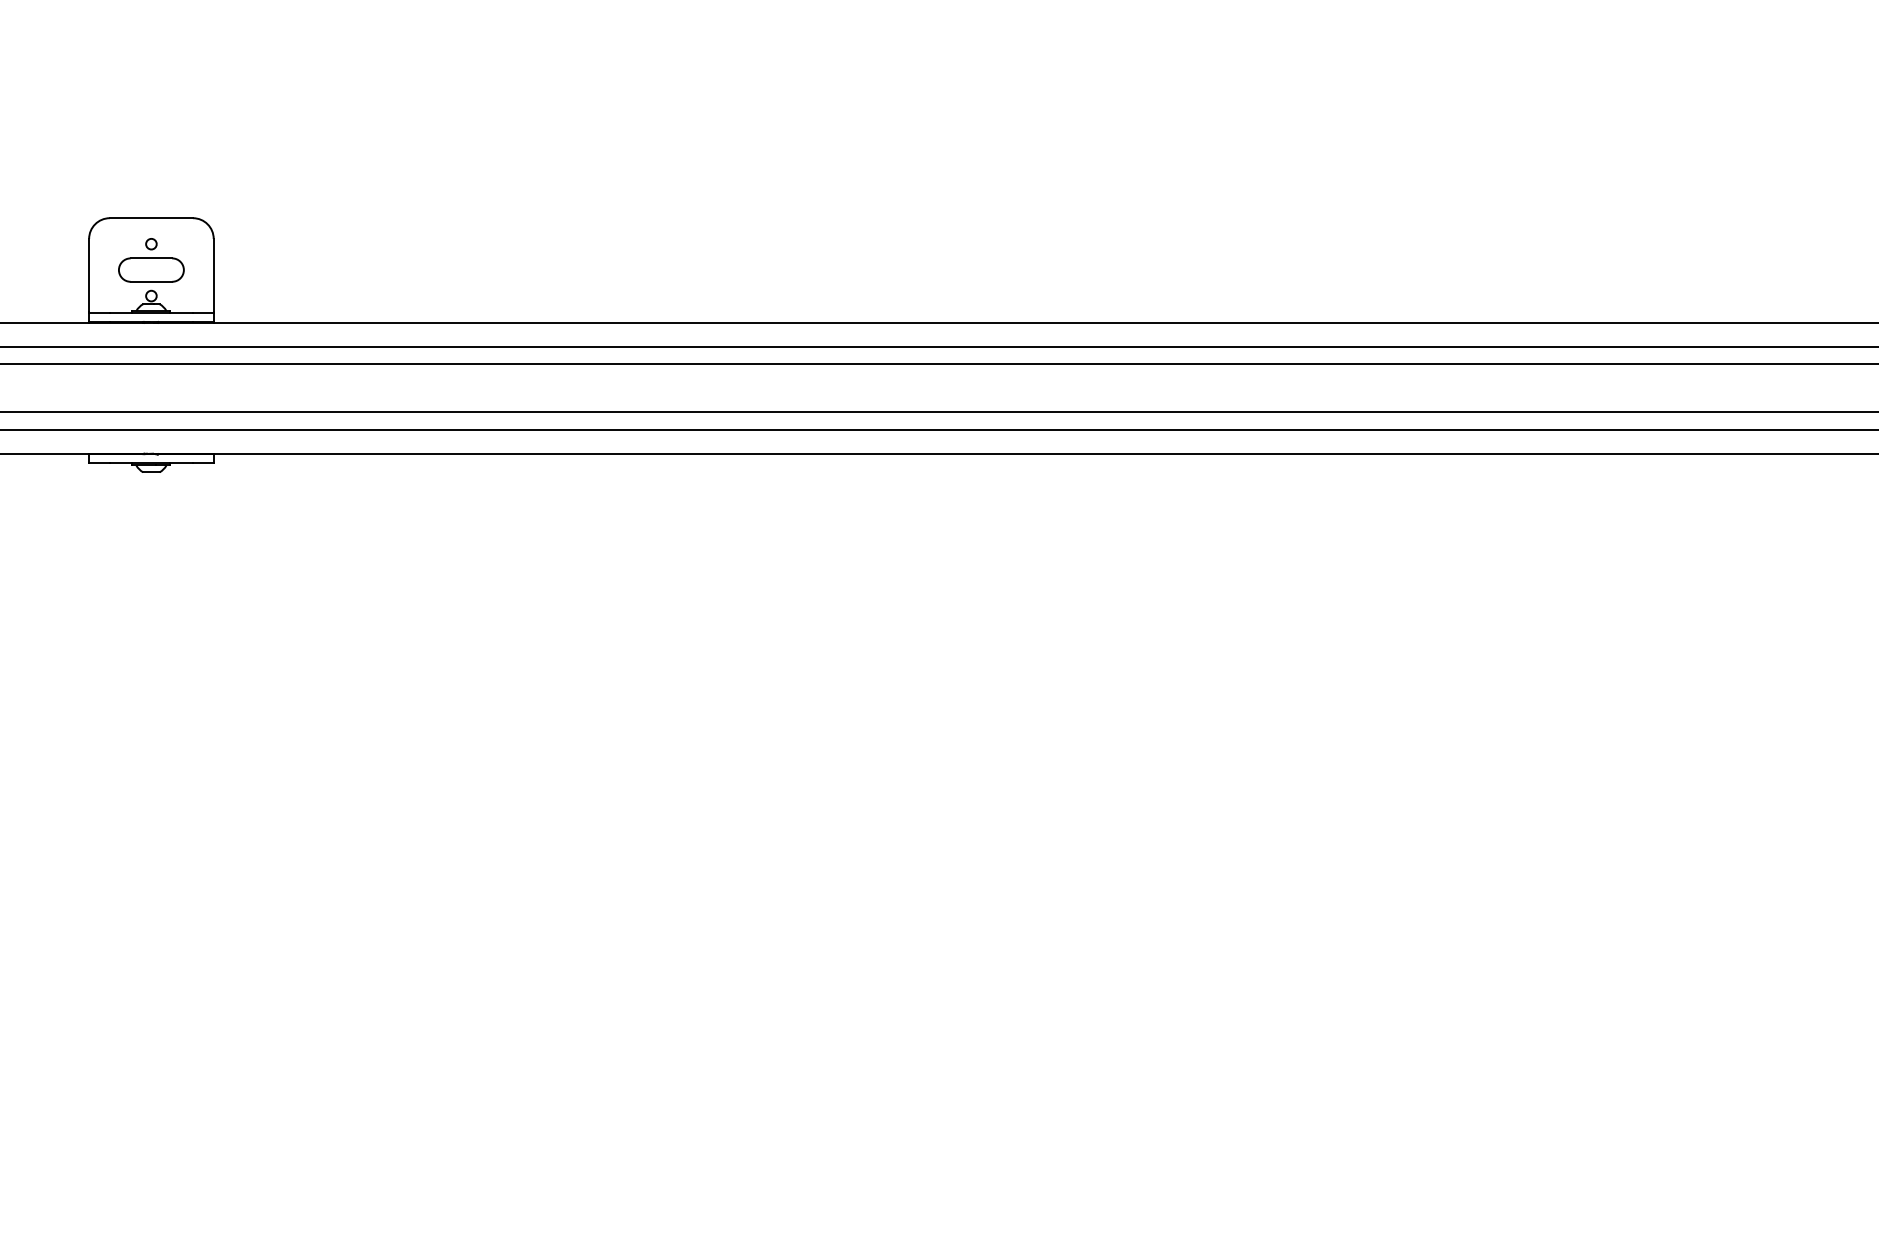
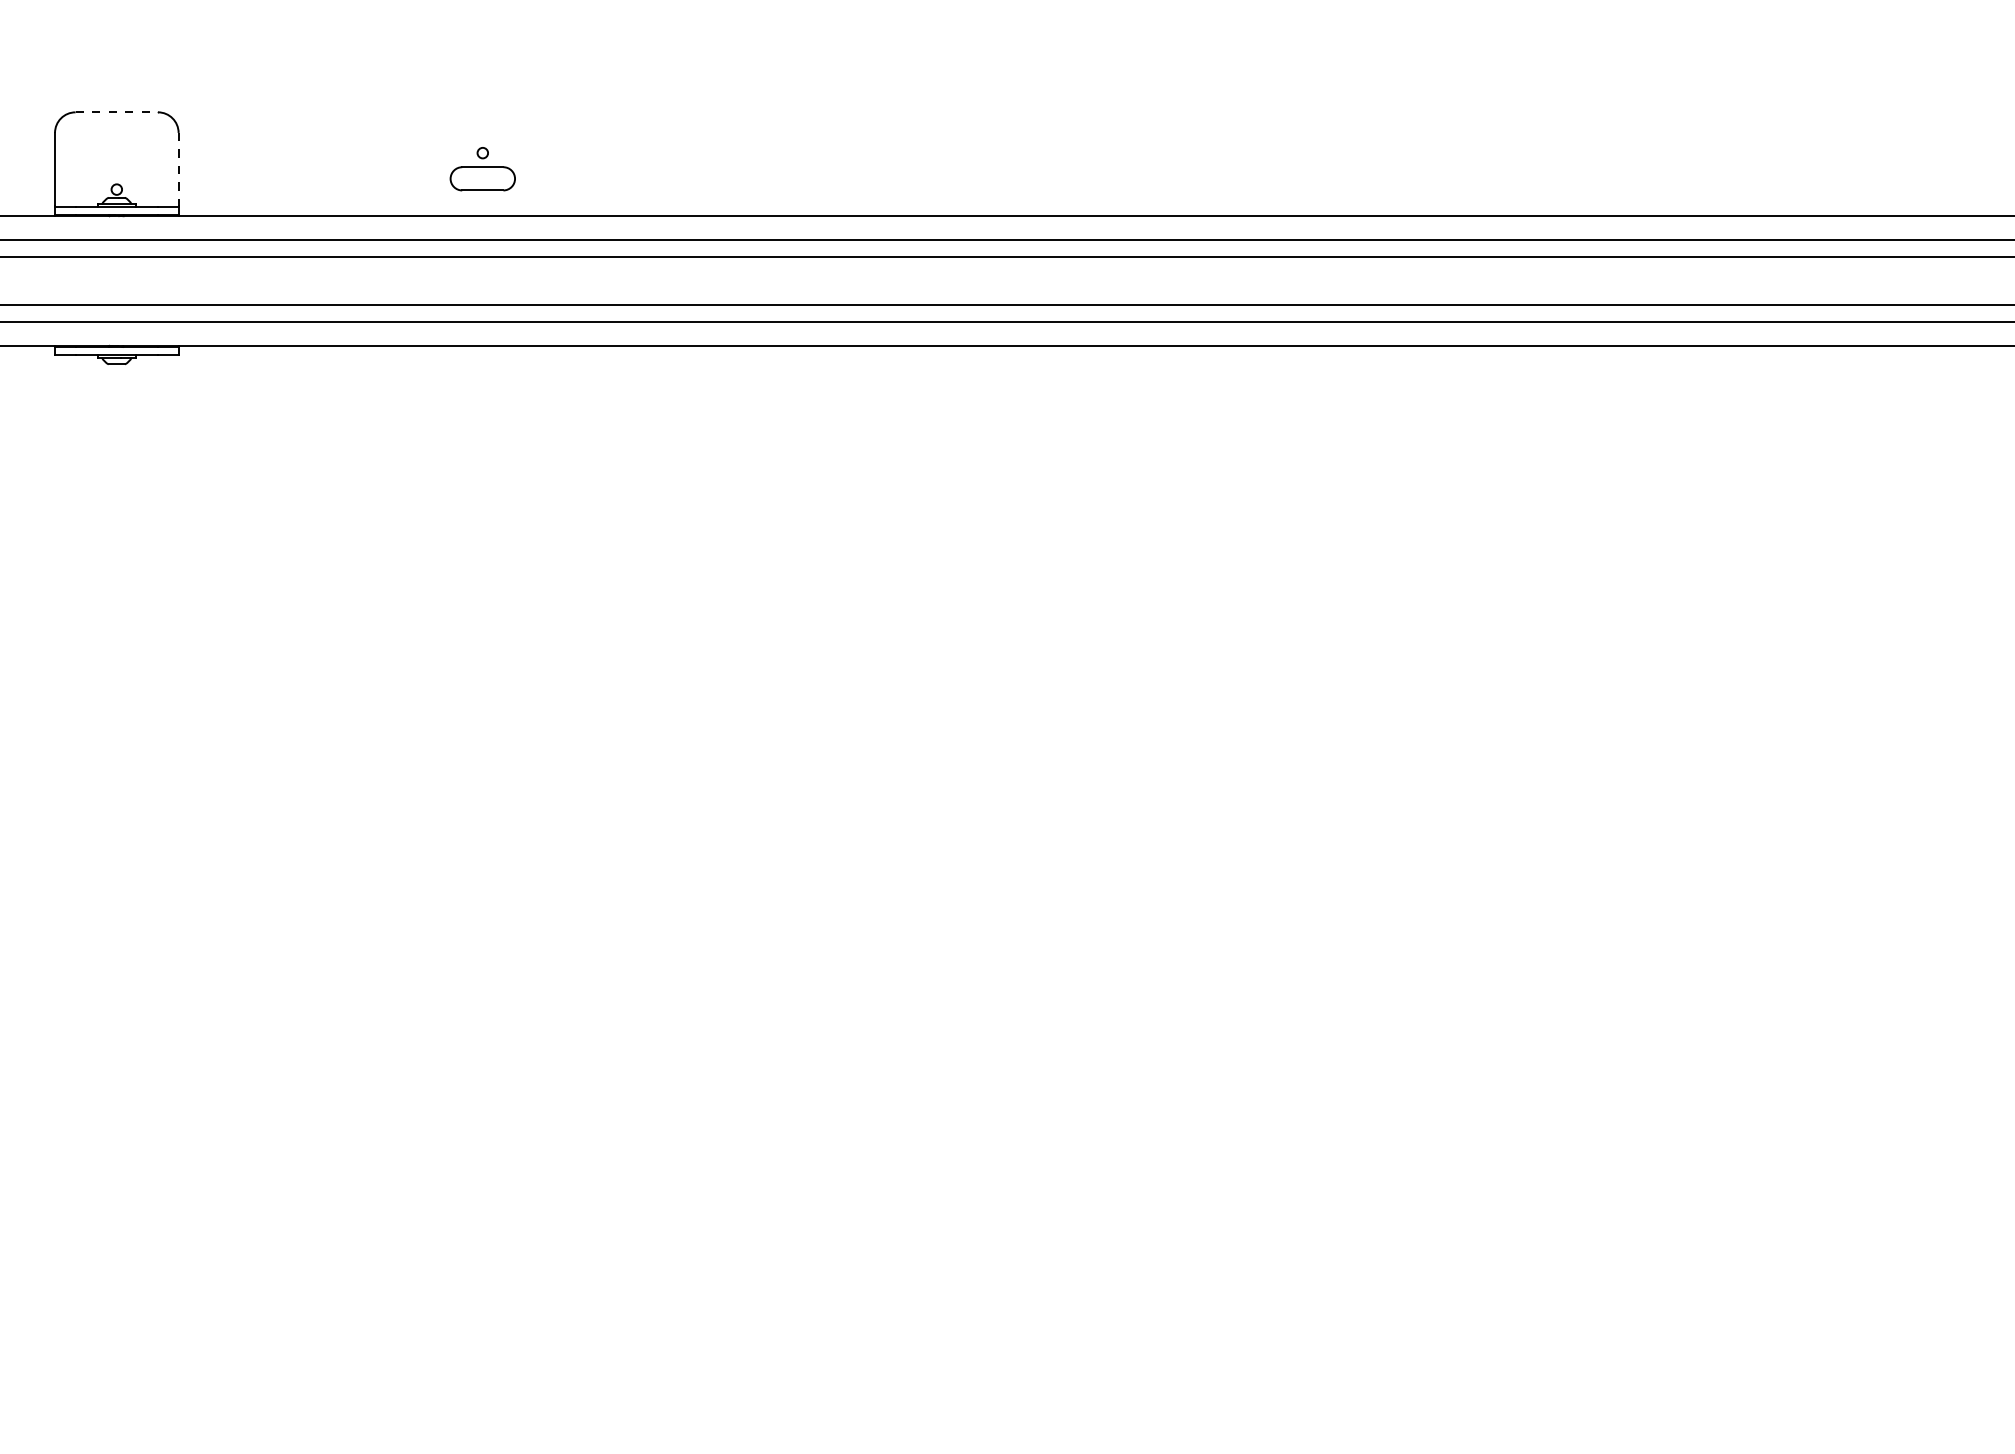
line: (152, 218) -> (117, 112), solid -> dashed
part: (151, 260) -> (482, 169), moved
line: (213, 275) -> (178, 169), solid -> dashed

